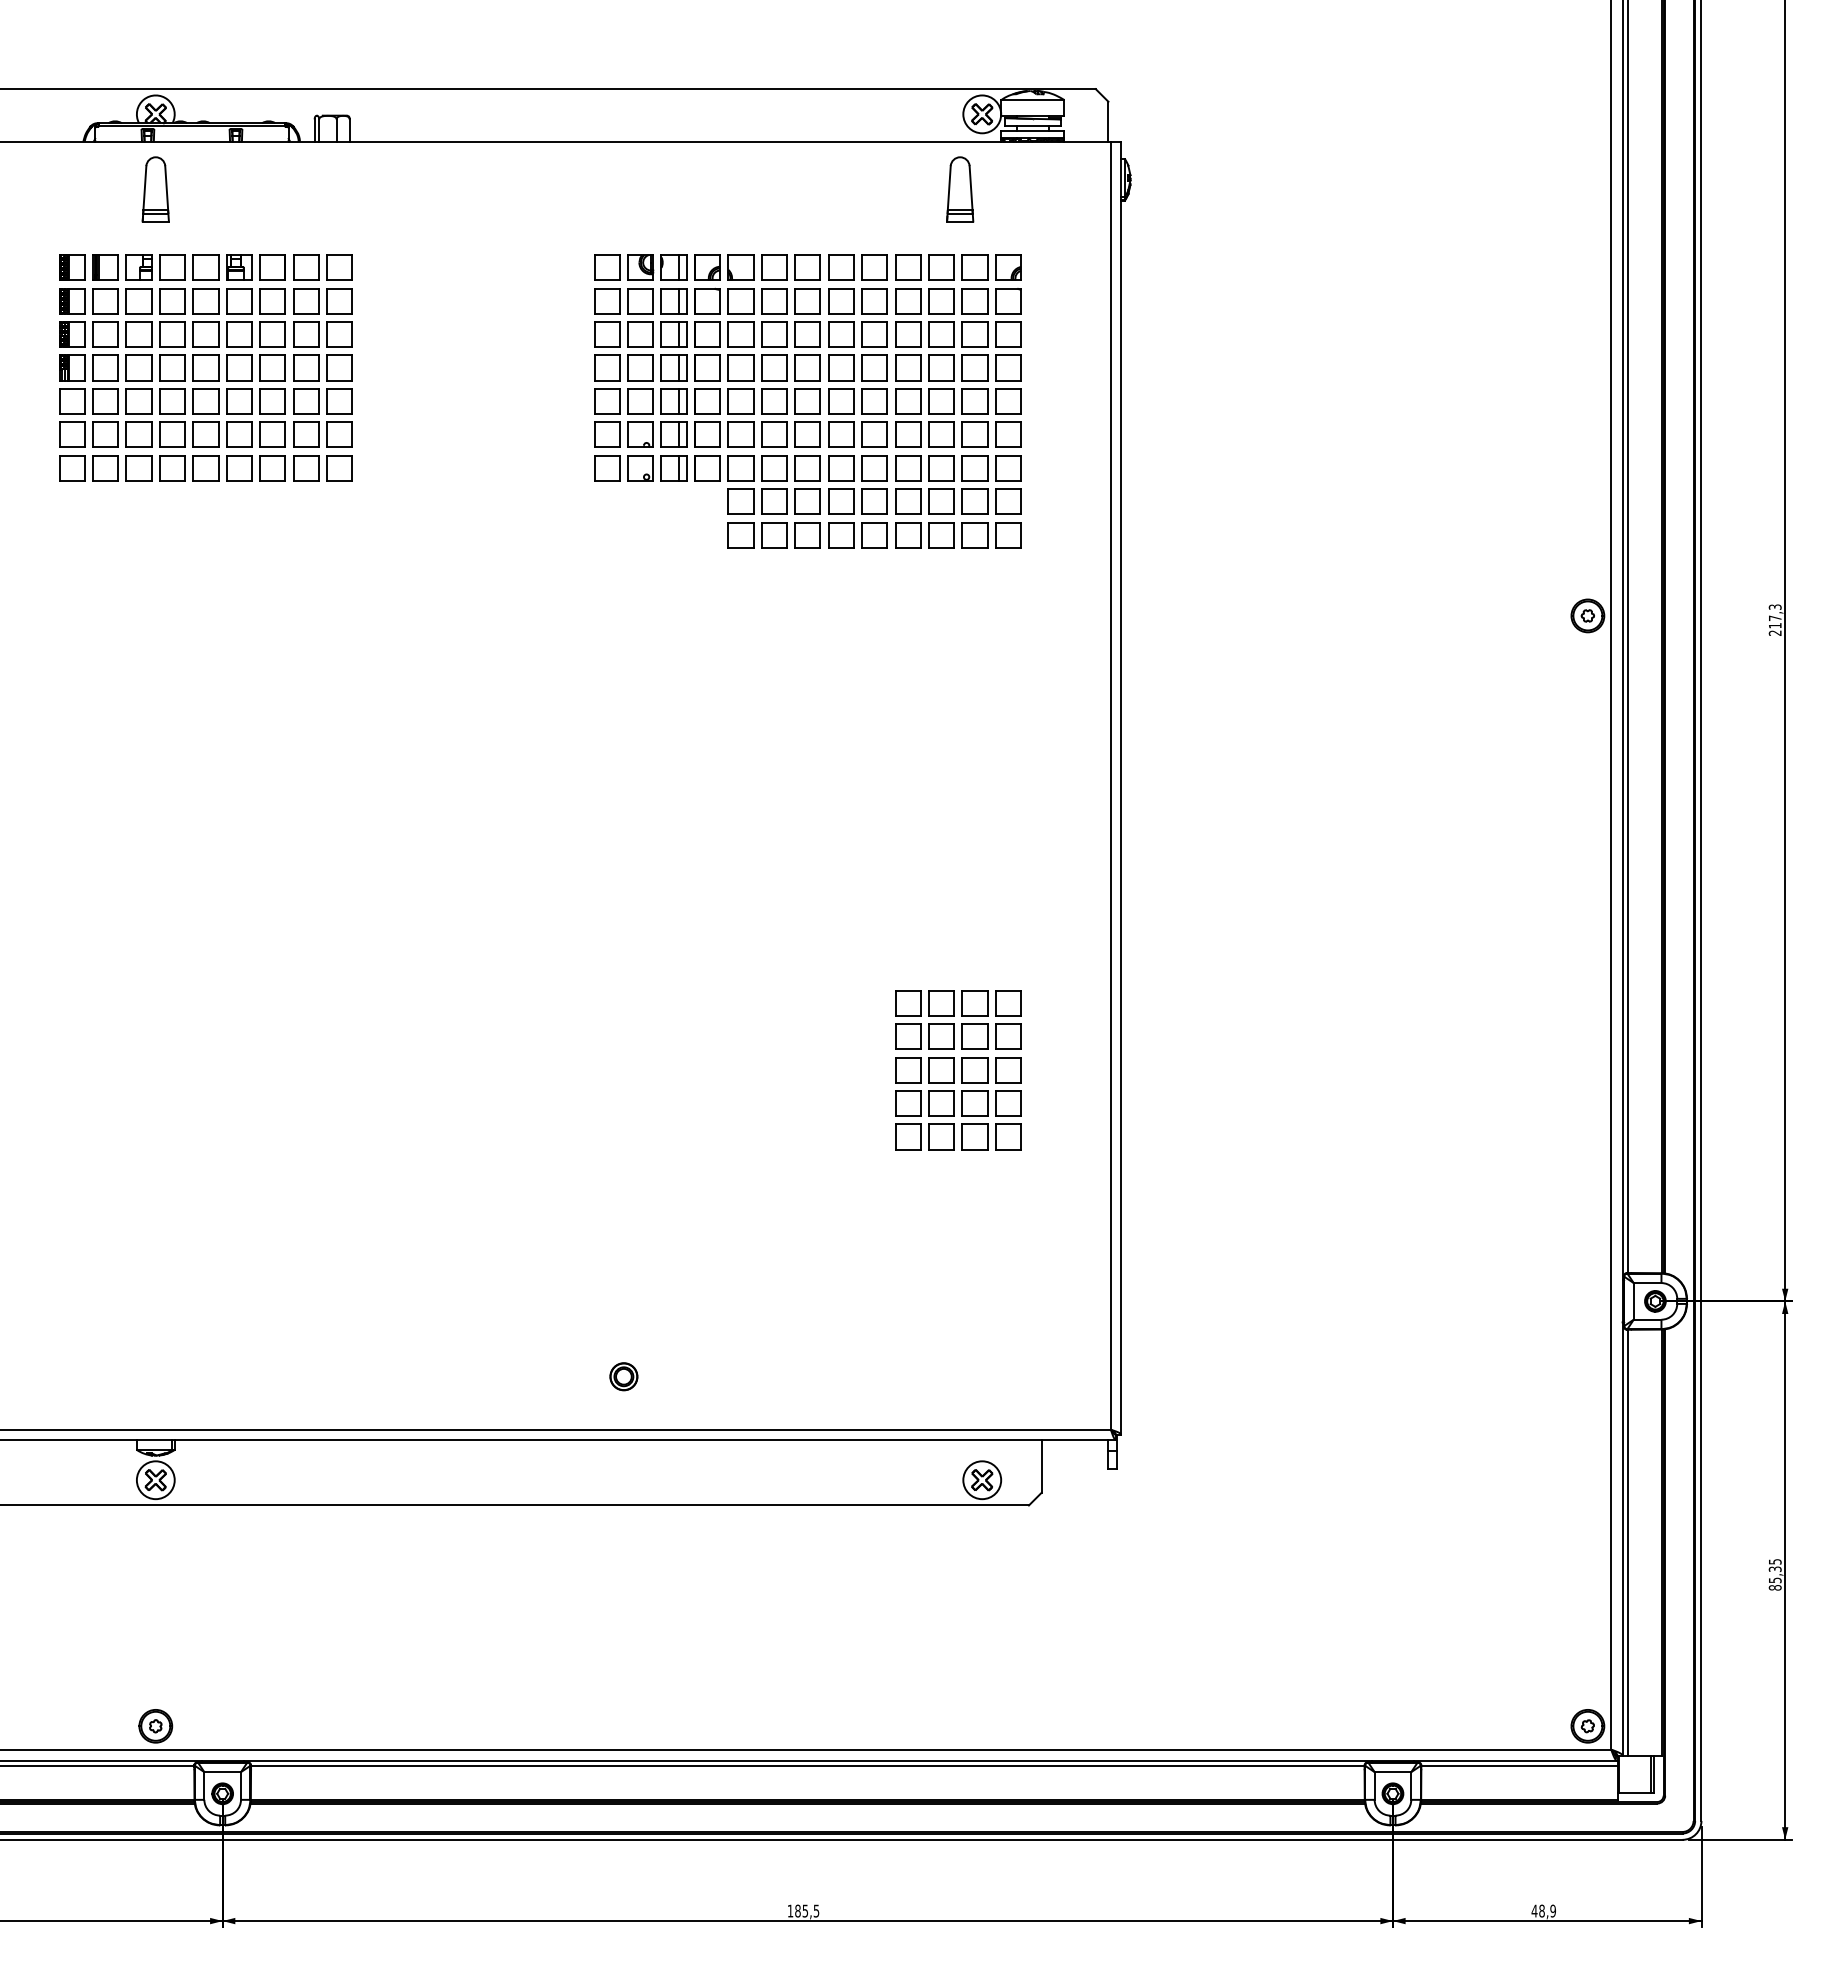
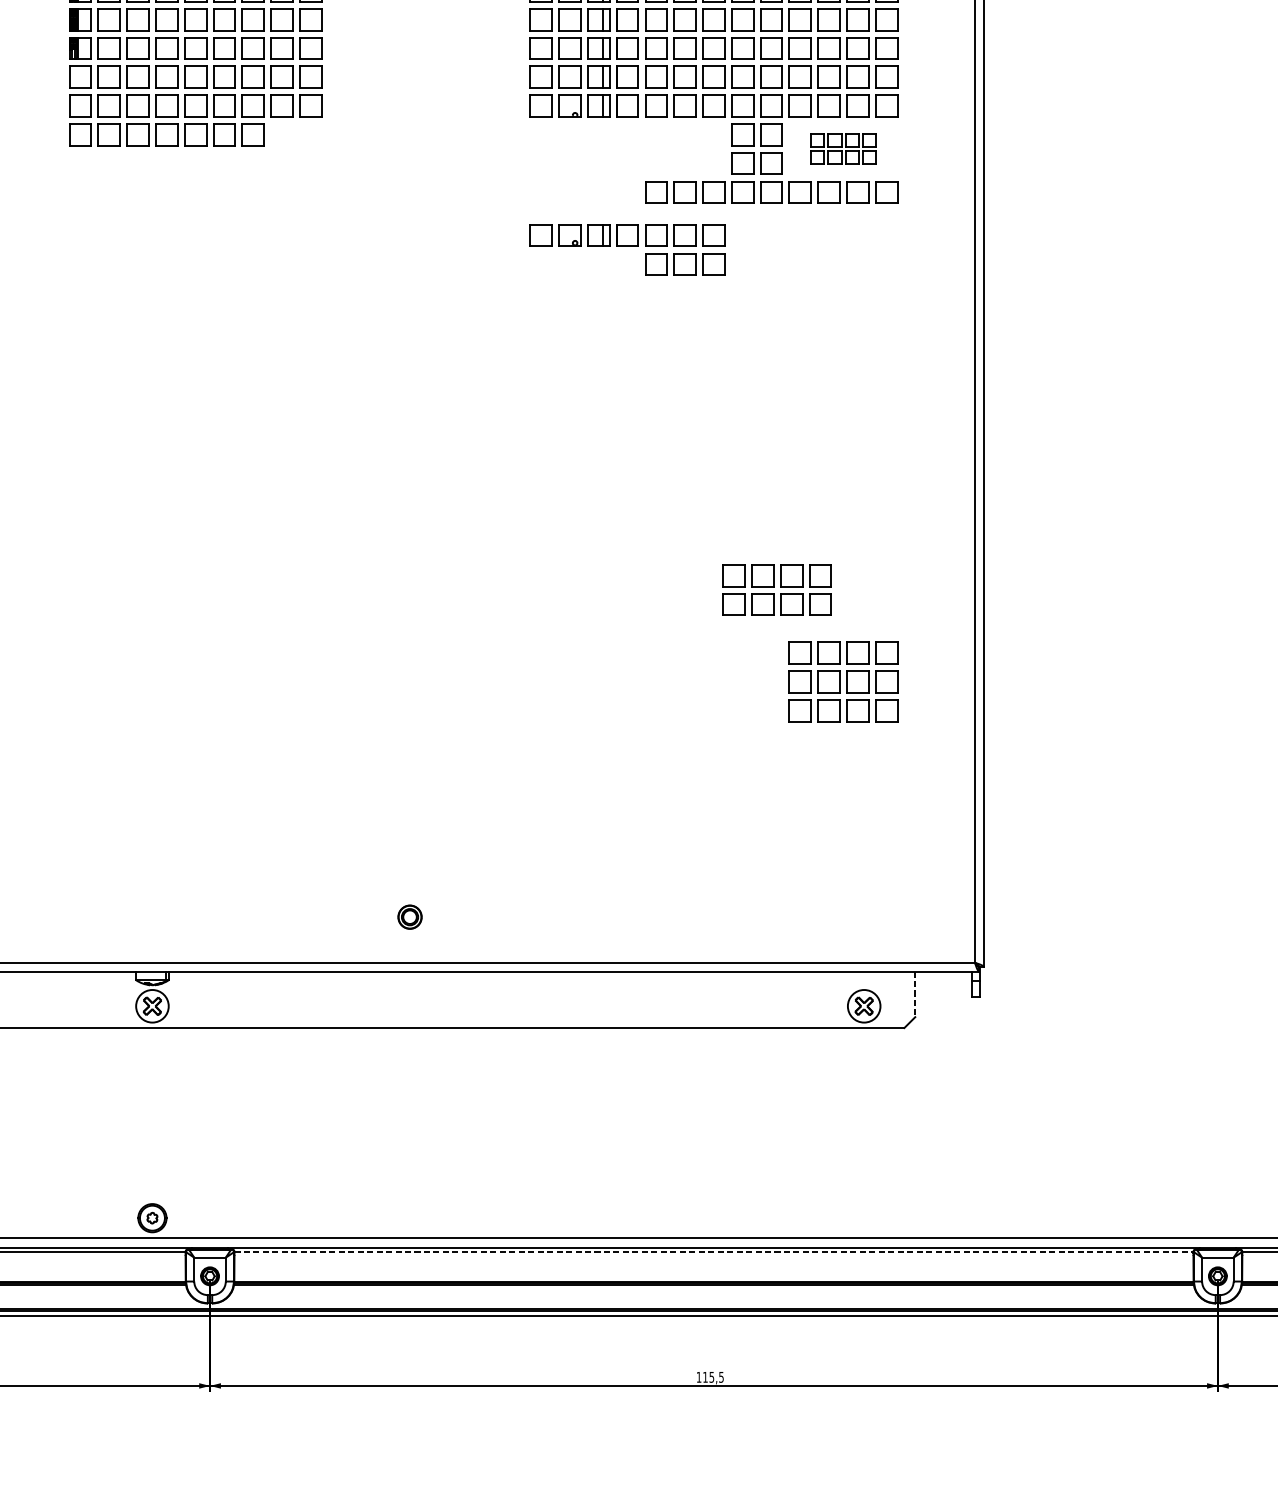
part: (322, 468) -> (296, 134), removed
part: (707, 484) -> (627, 249), moved
part: (958, 484) -> (843, 148), size x0.6
part: (958, 1019) -> (777, 589), moved
part: (623, 1376) -> (409, 916), moved
line: (1041, 1466) -> (915, 994), solid -> dashed
line: (807, 1766) -> (713, 1252), solid -> dashed
text: (797, 1910) -> (705, 1376), 185,5 -> 115,5

